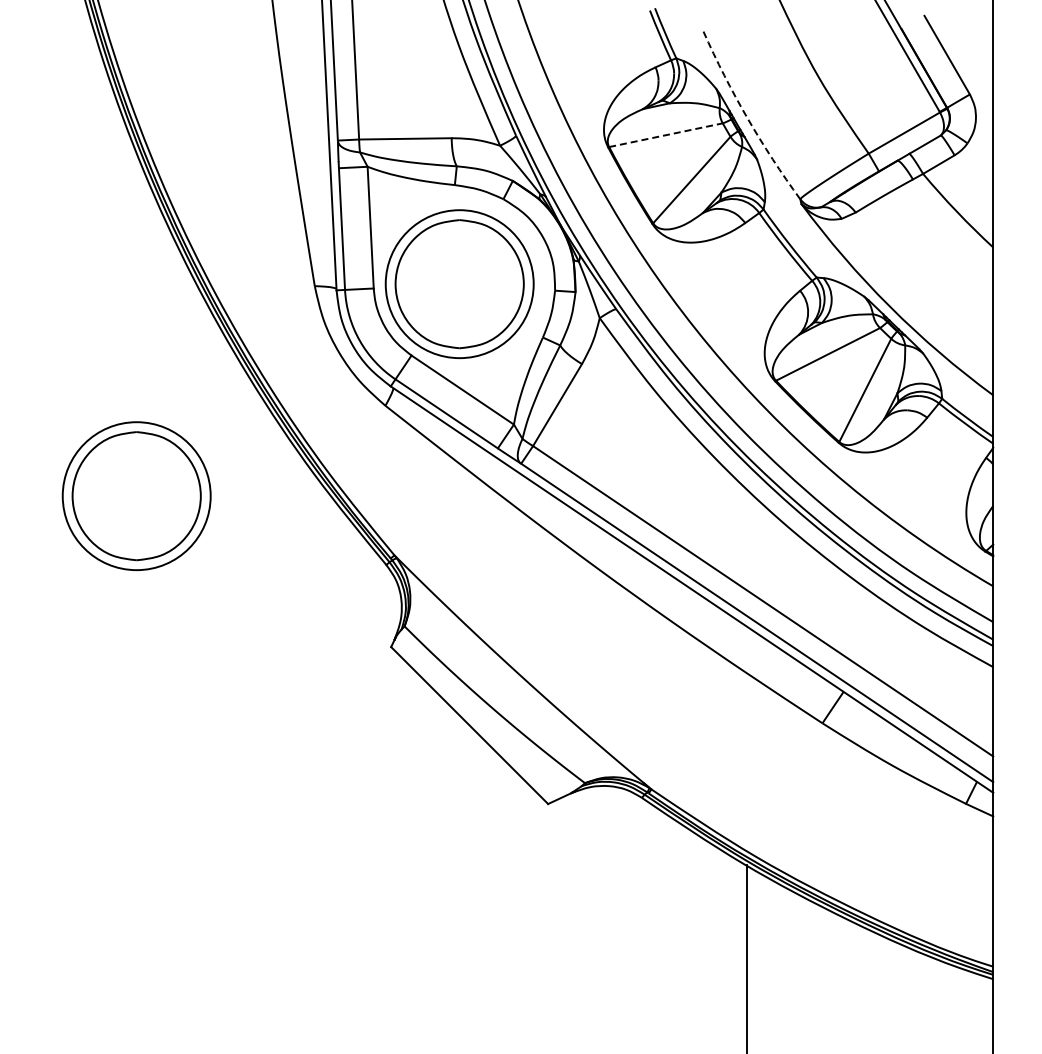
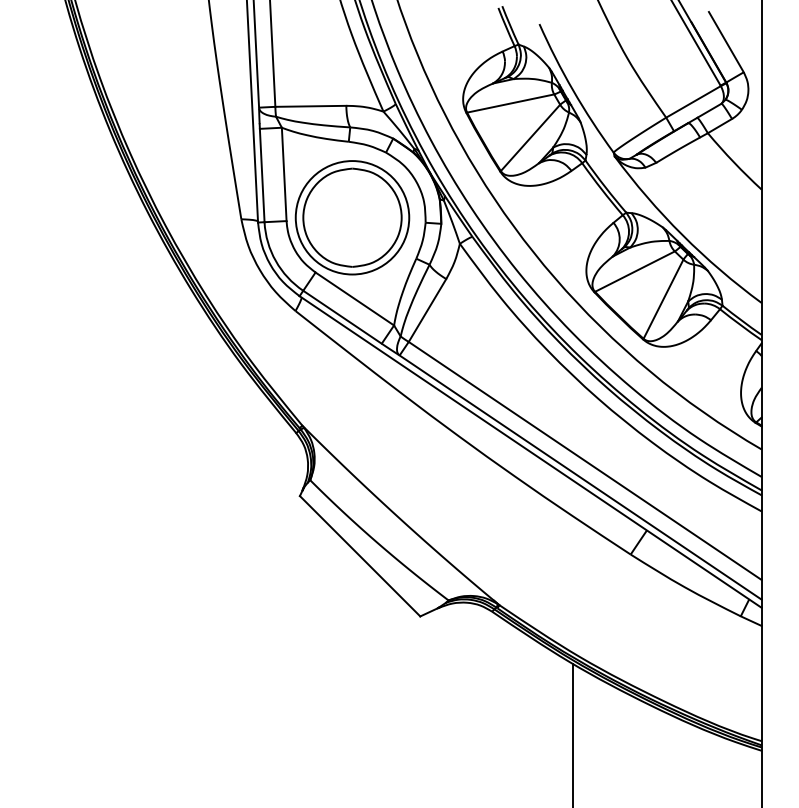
arc: (747, 118) -> (573, 90), dashed -> solid
line: (666, 135) -> (511, 103), dashed -> solid
part: (136, 495) -> (104, 379), removed

